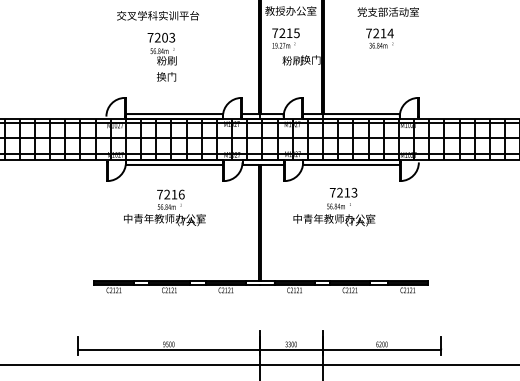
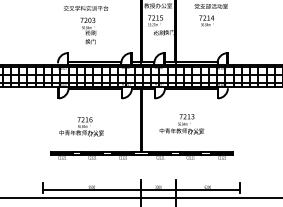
text: (164, 207) -> (81, 126), moved
text: (333, 207) -> (181, 124), moved

